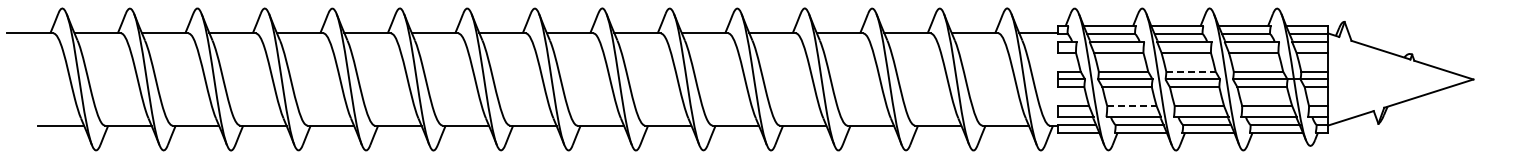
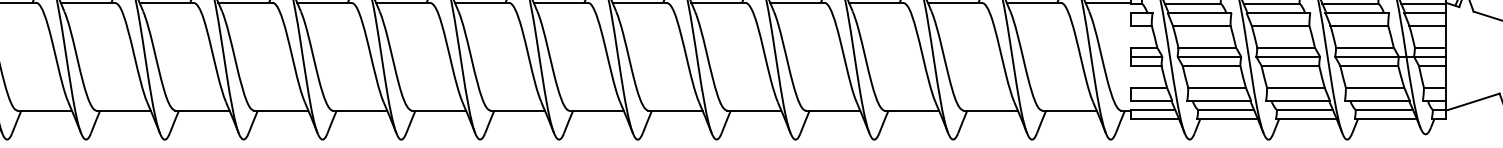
line: (1191, 71) -> (1286, 47), dashed -> solid
line: (1131, 106) -> (1216, 88), dashed -> solid

